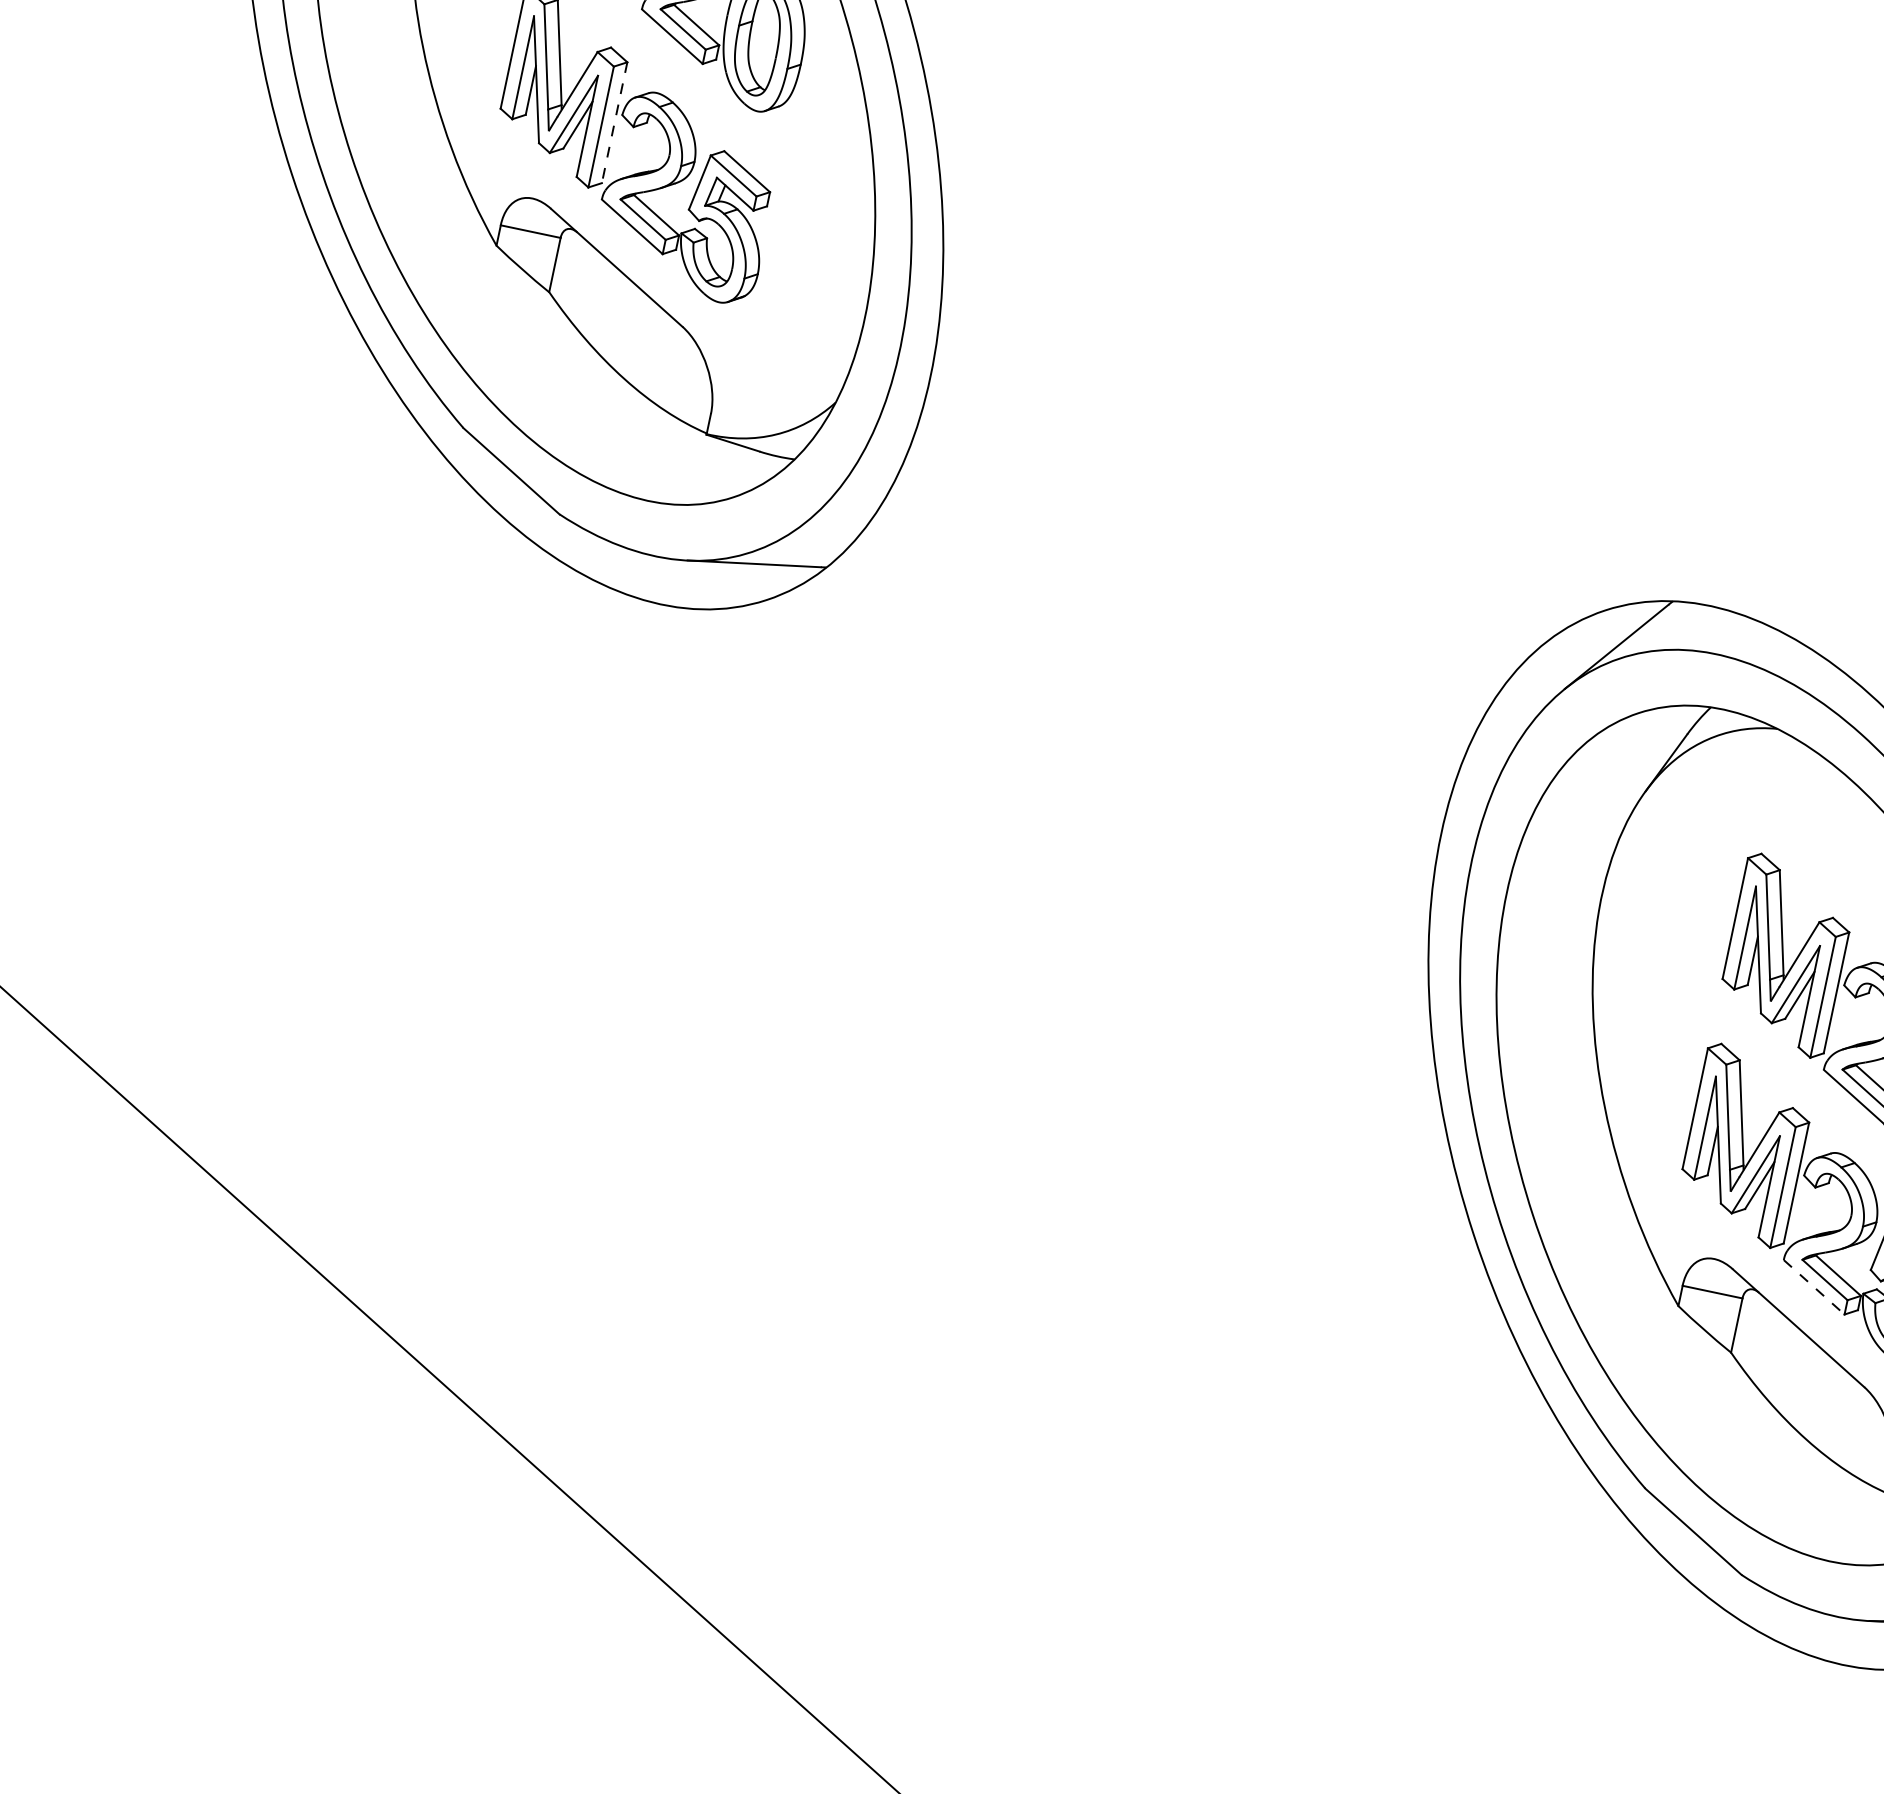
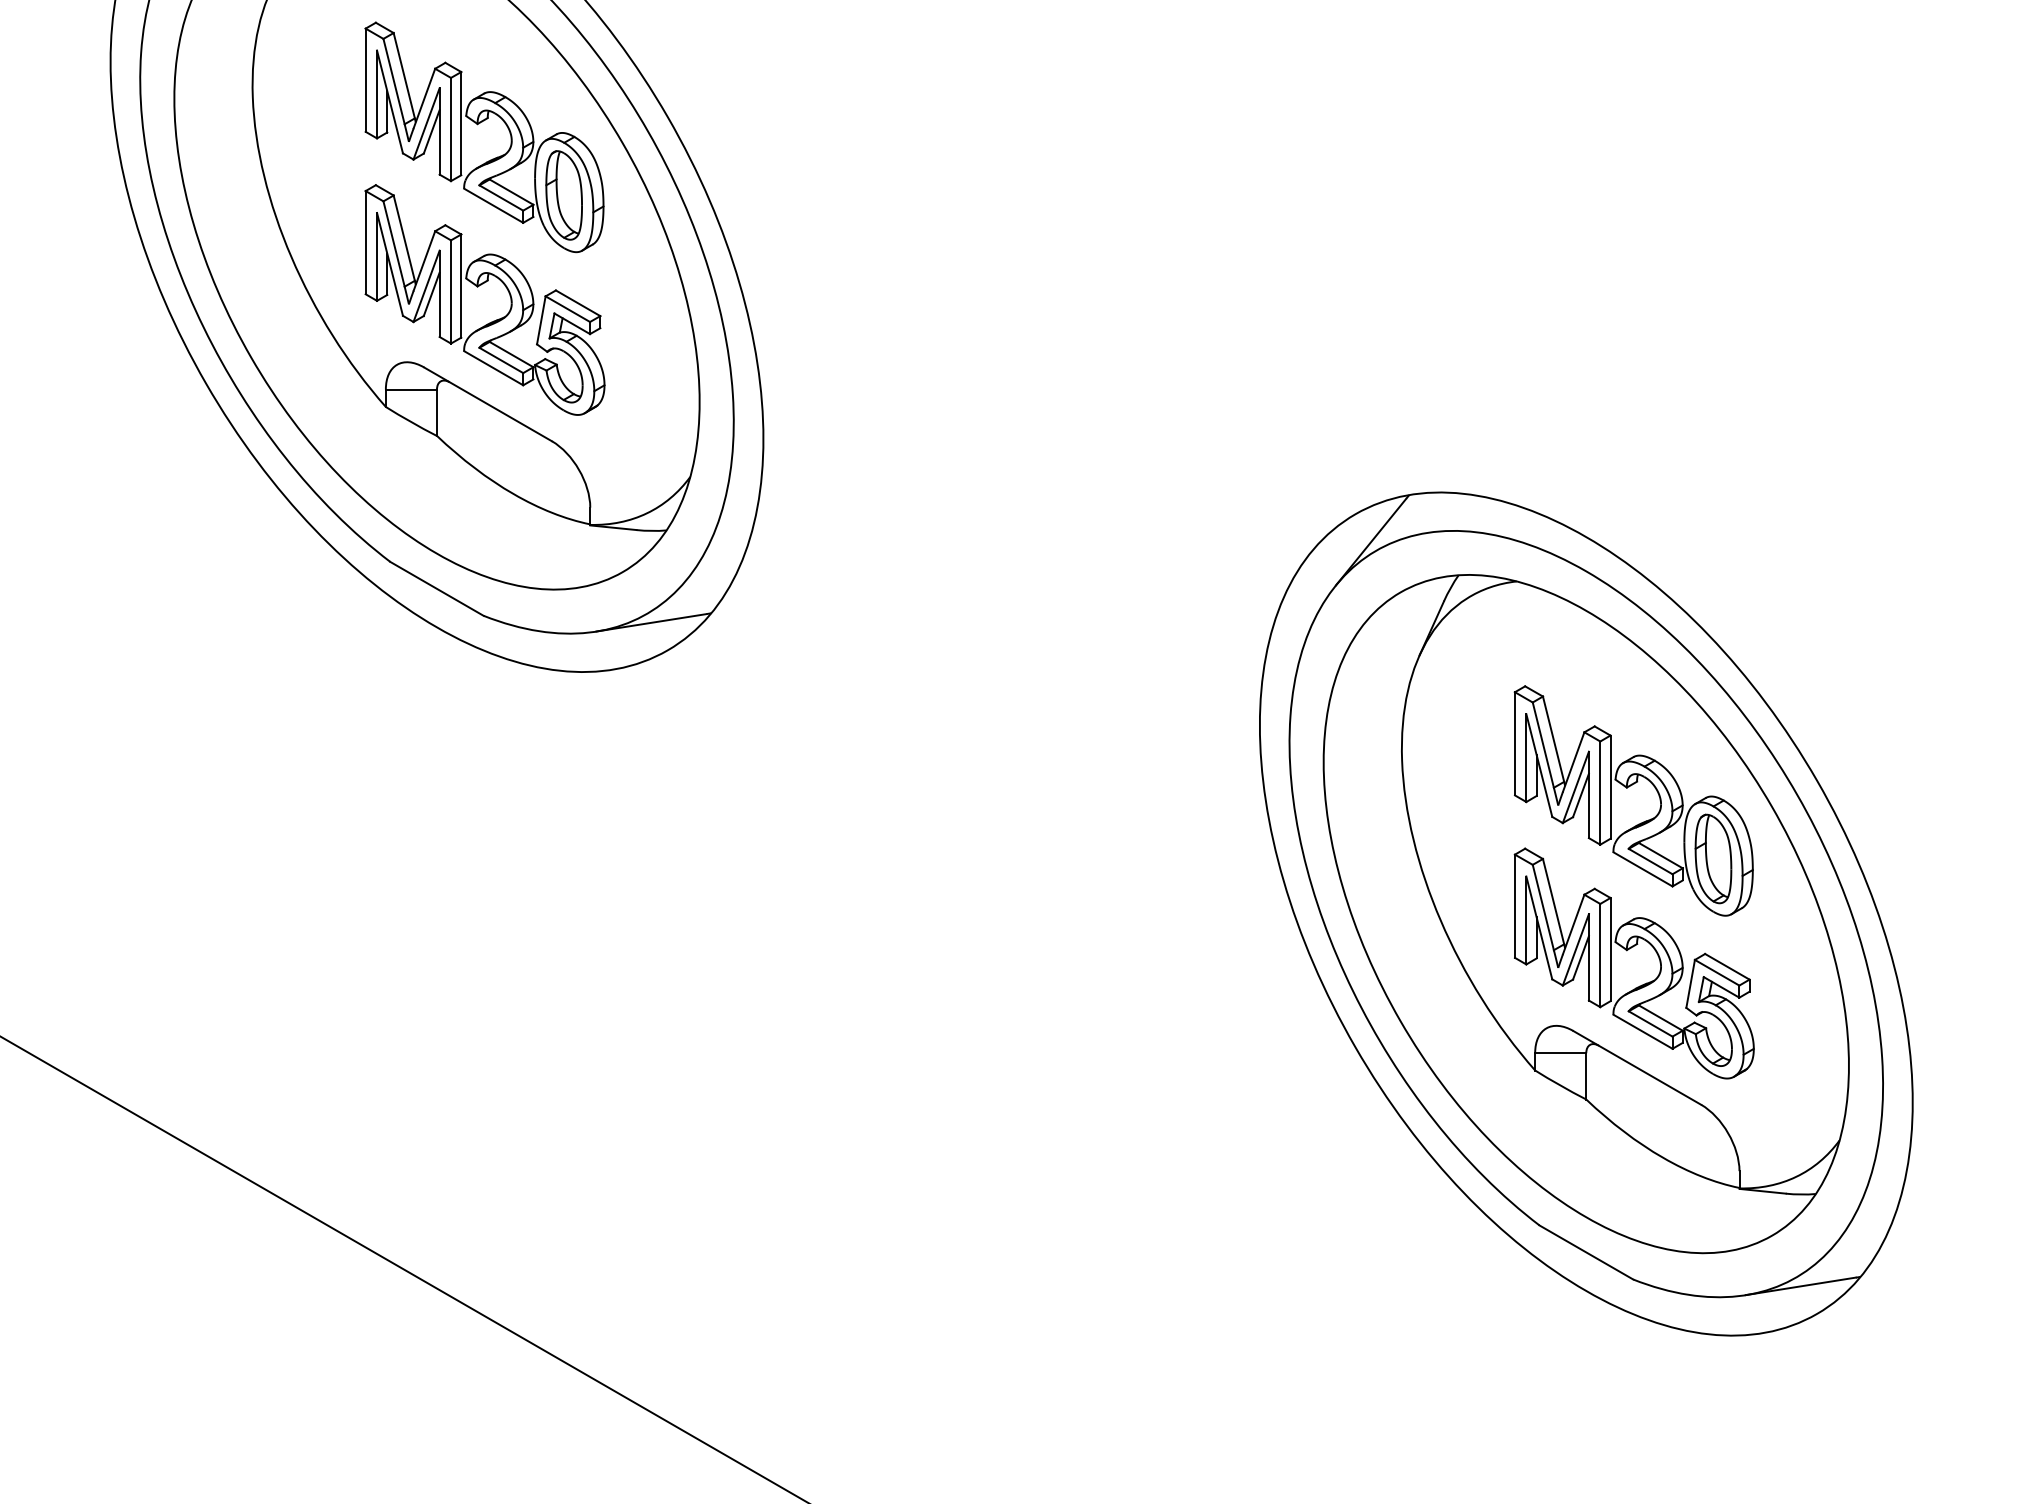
line: (614, 123) -> (461, 286), dashed -> solid
line: (1814, 1288) -> (1643, 1032), dashed -> solid

